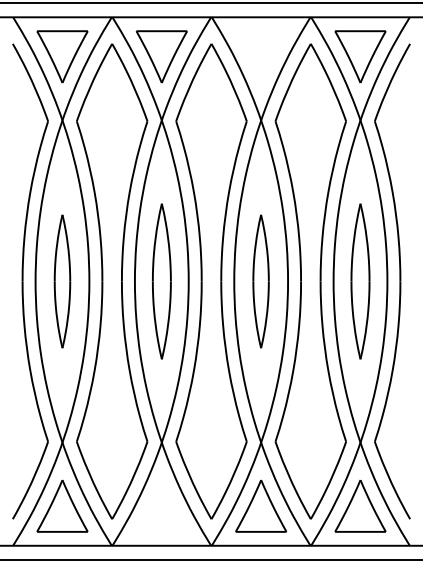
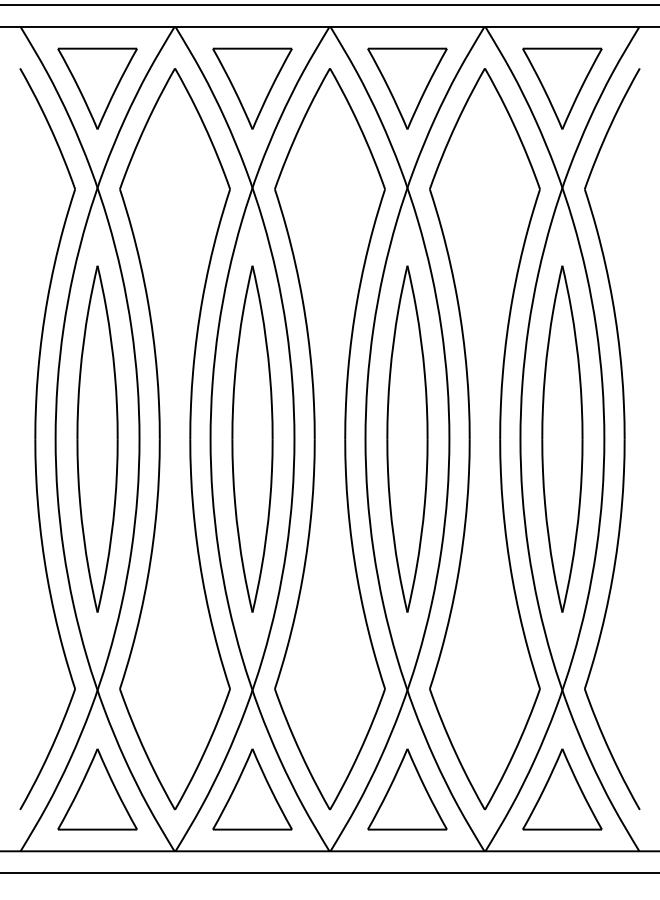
part: (261, 56) -> (407, 88), added
part: (62, 281) -> (97, 439), size x1.67
part: (161, 281) -> (252, 439), size x1.43
part: (260, 281) -> (406, 439), size x1.67
part: (360, 281) -> (562, 439), size x1.43
part: (161, 506) -> (252, 790), added

